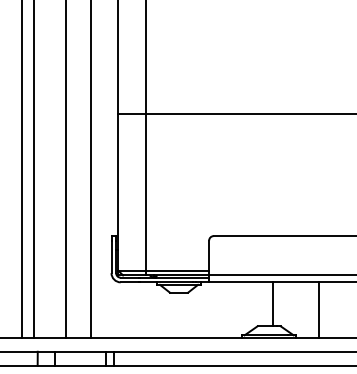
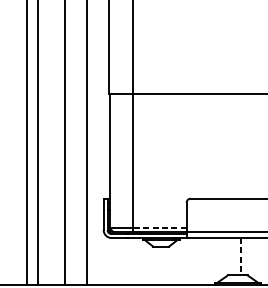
line: (177, 270) -> (159, 227), solid -> dashed
line: (272, 304) -> (240, 256), solid -> dashed

